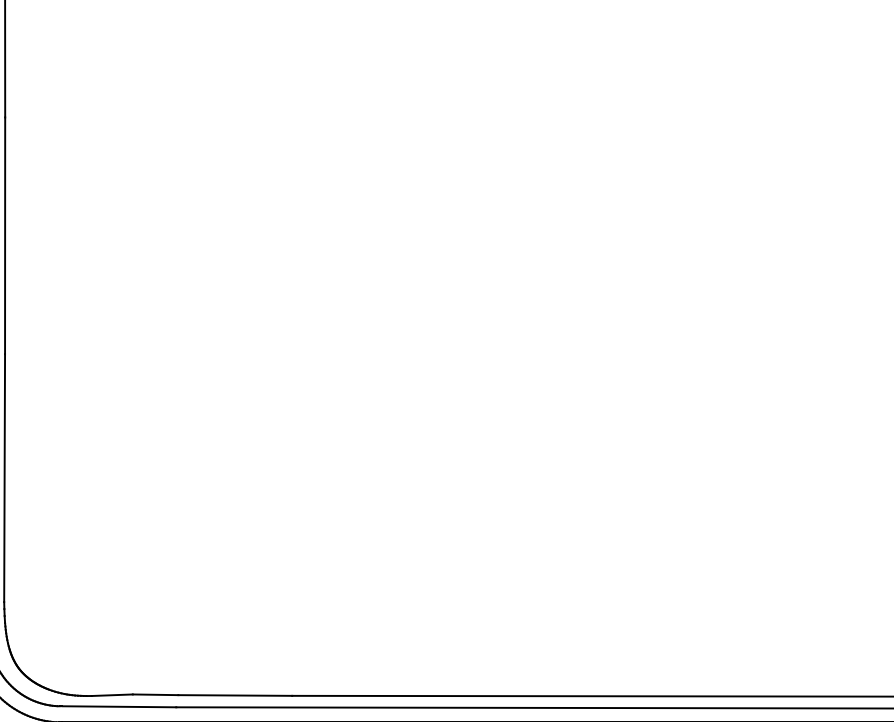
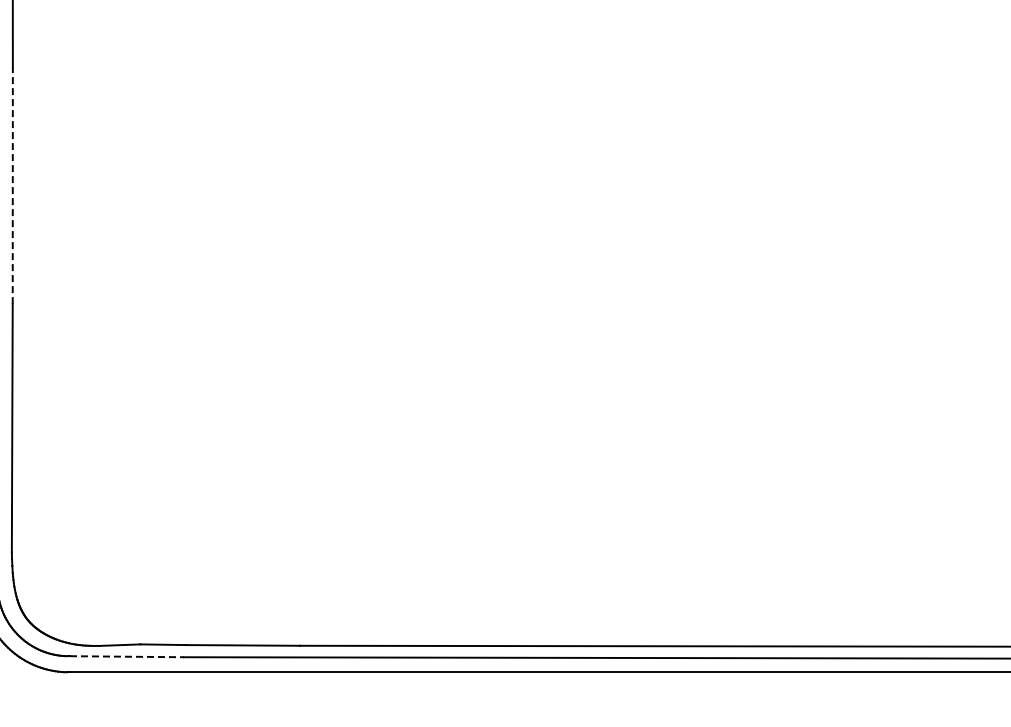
line: (4, 235) -> (12, 185), solid -> dashed
line: (118, 706) -> (126, 656), solid -> dashed

